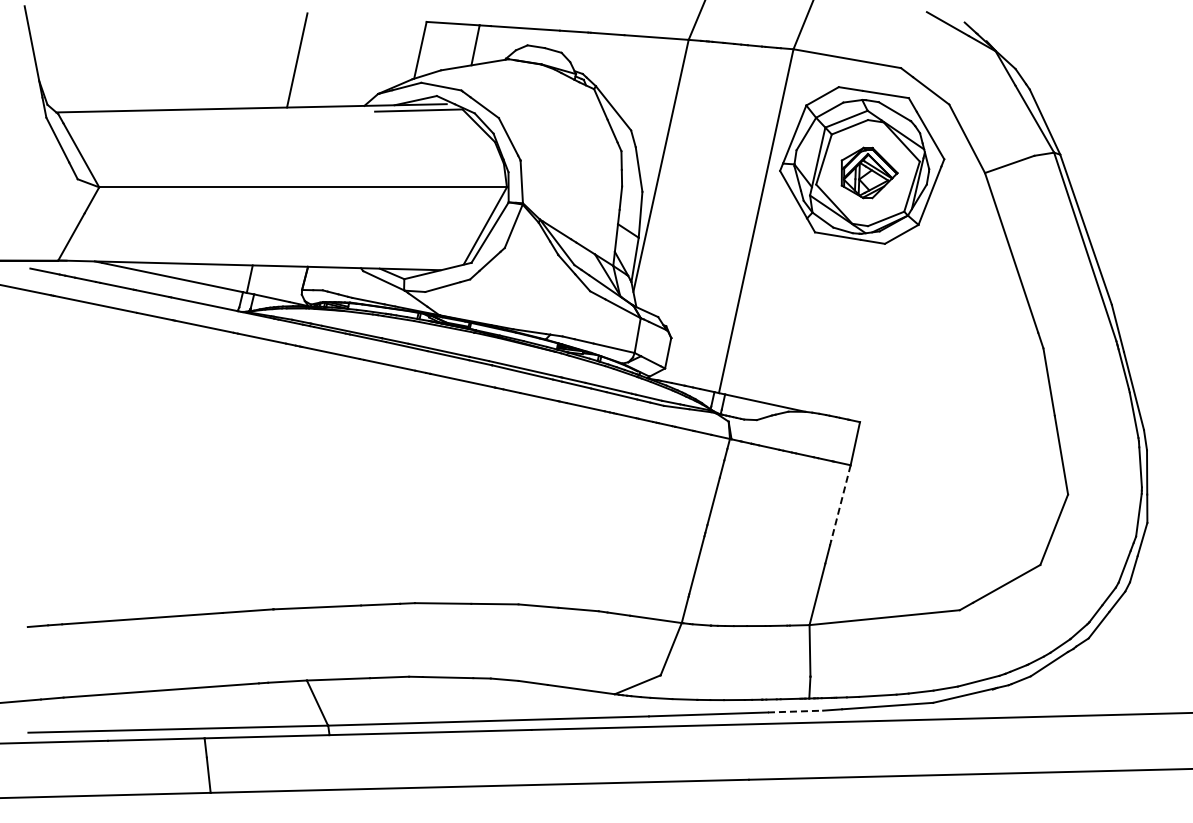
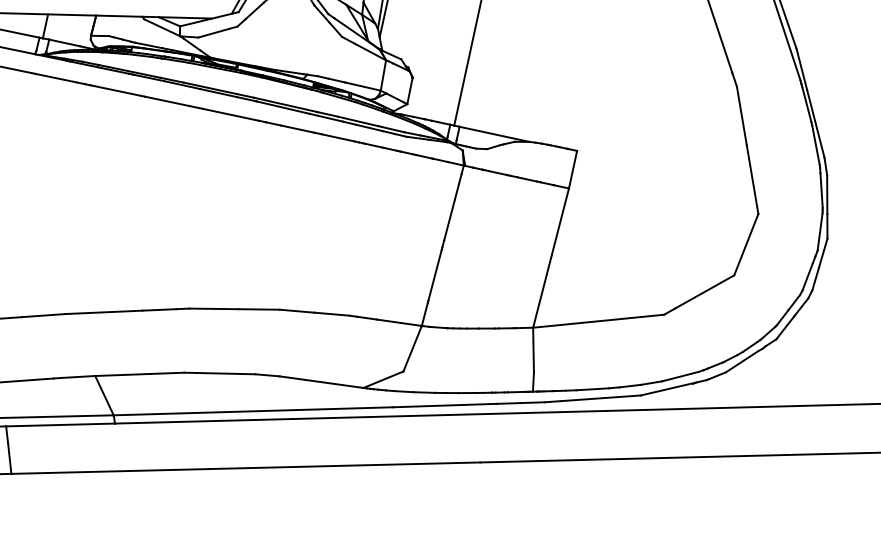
line: (840, 503) -> (560, 221), dashed -> solid
line: (795, 711) -> (520, 403), dashed -> solid

